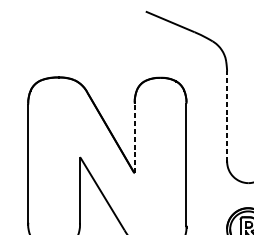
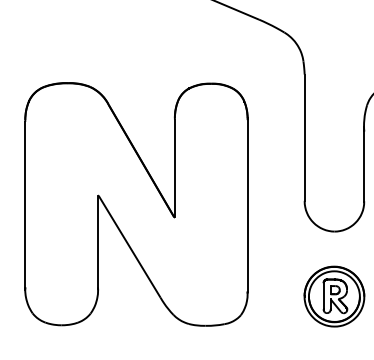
line: (227, 116) -> (304, 137), dashed -> solid
line: (134, 138) -> (174, 168), dashed -> solid

